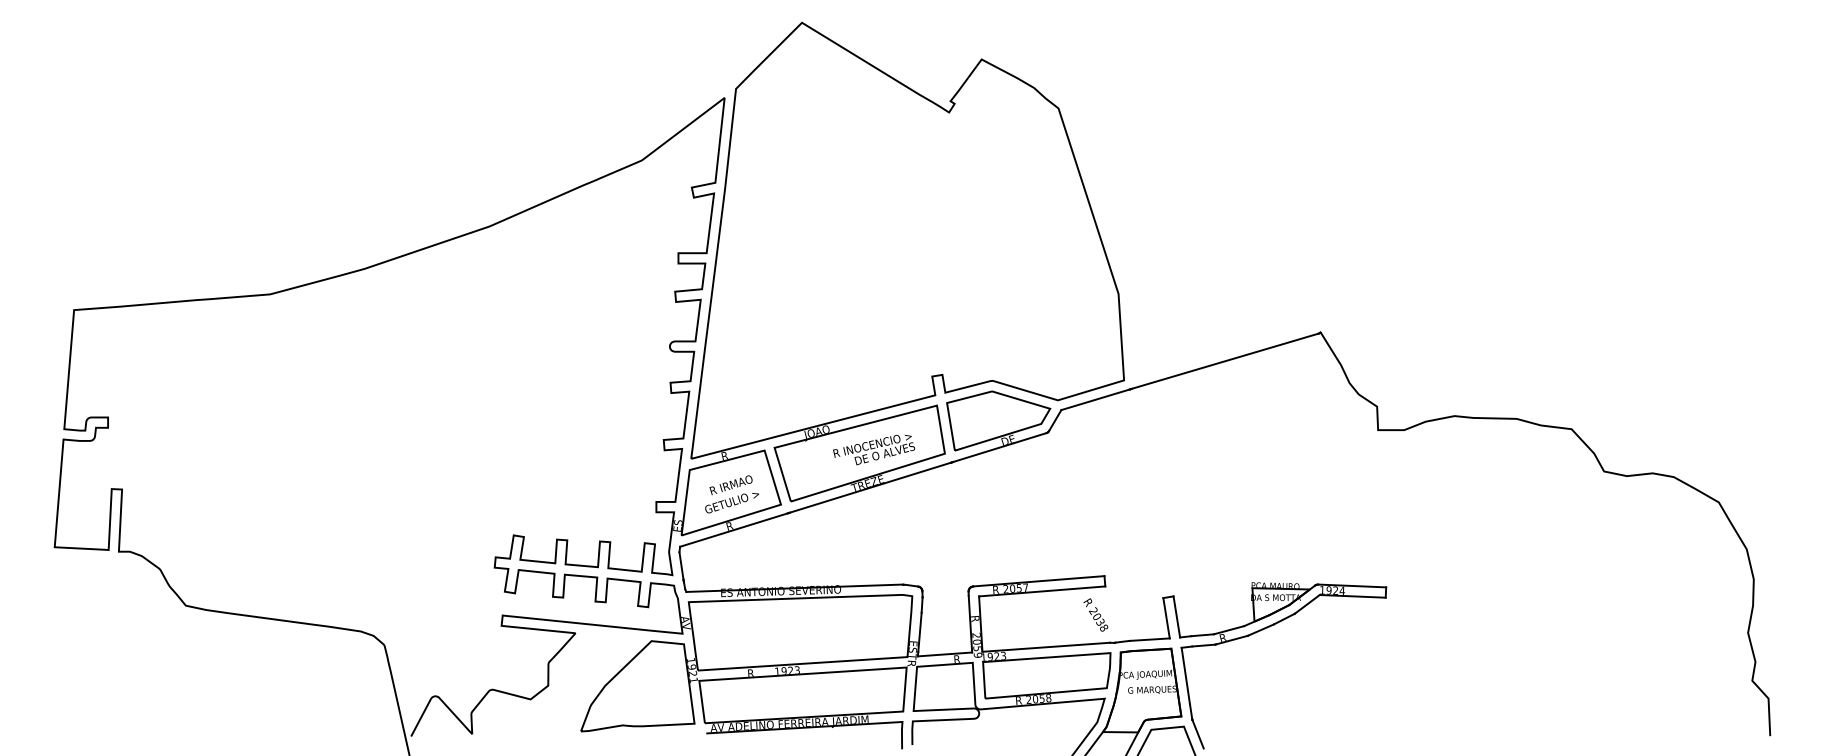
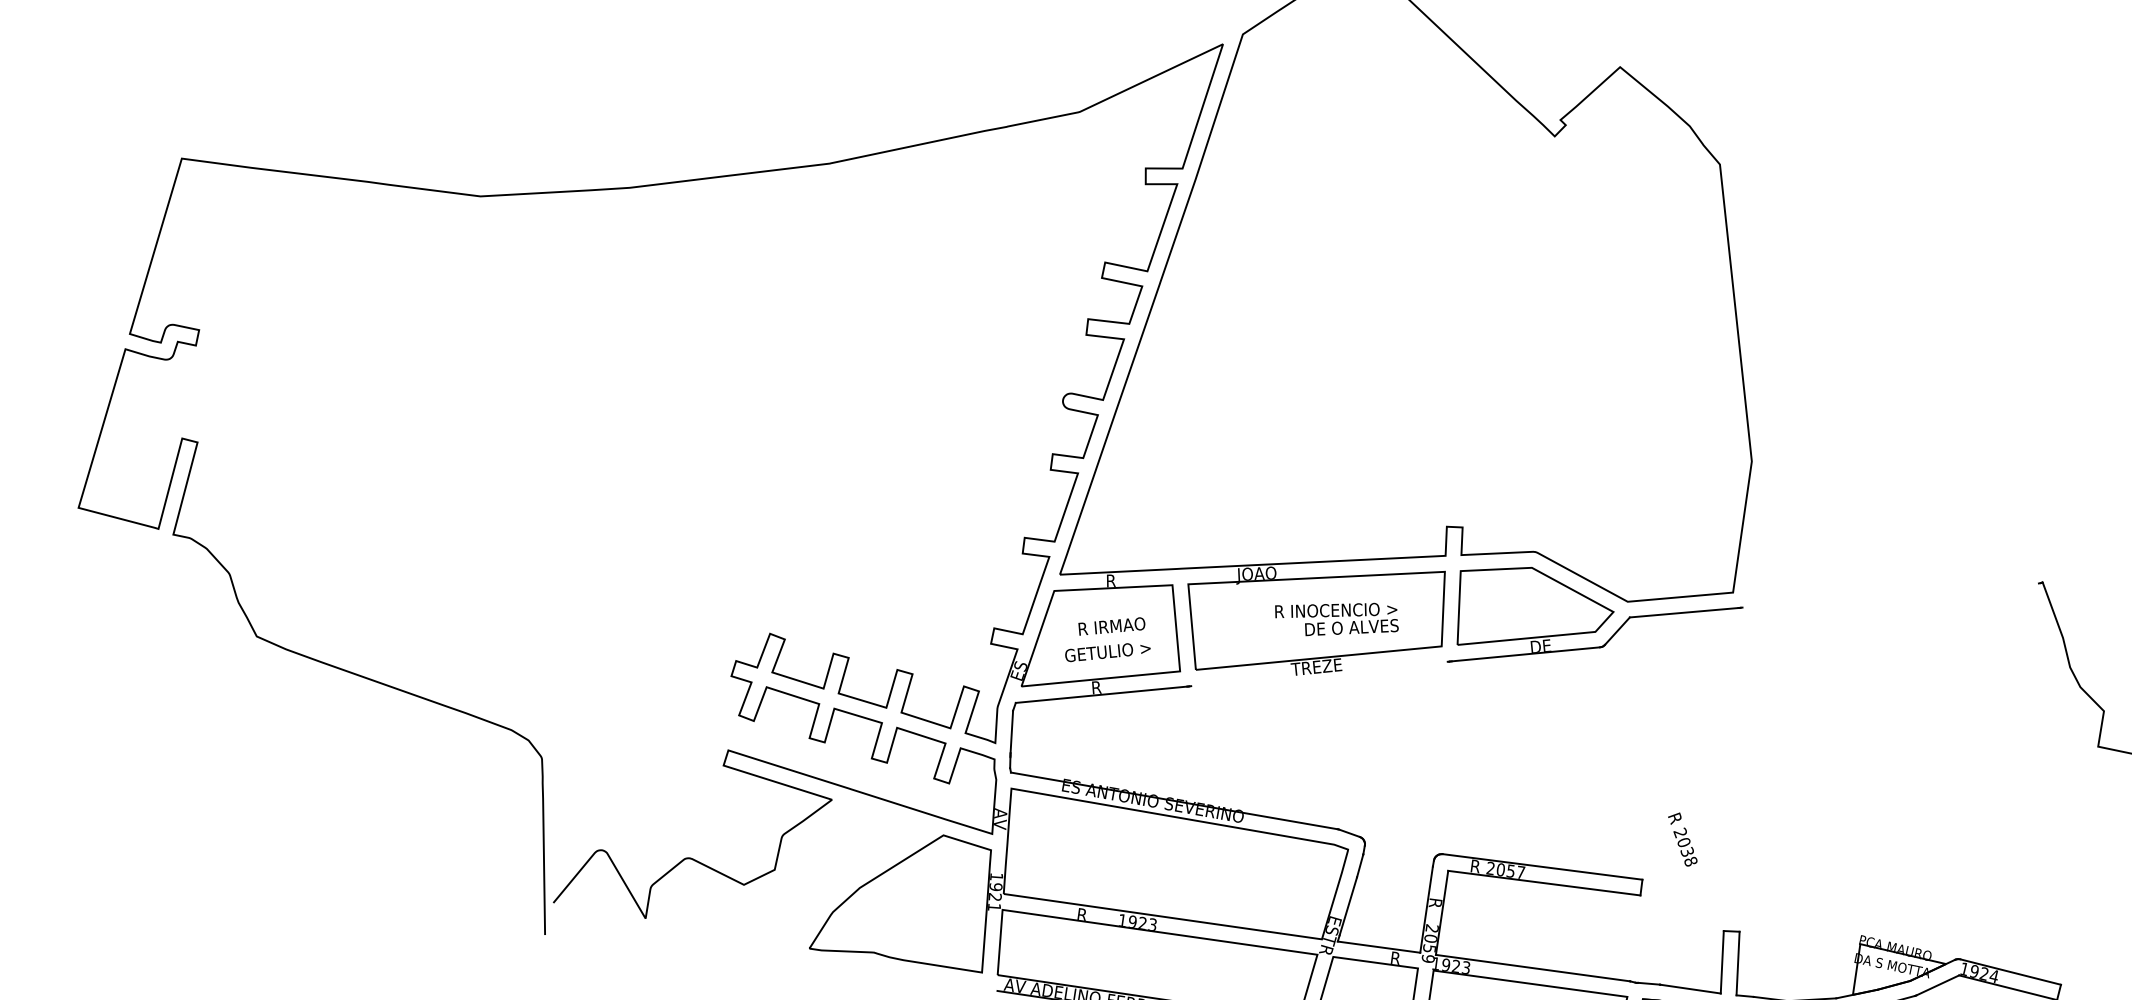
line: (1225, 360) -> (1891, 594), removed
line: (870, 487) -> (1319, 673), removed
text: (1095, 614) -> (1682, 838), moved

